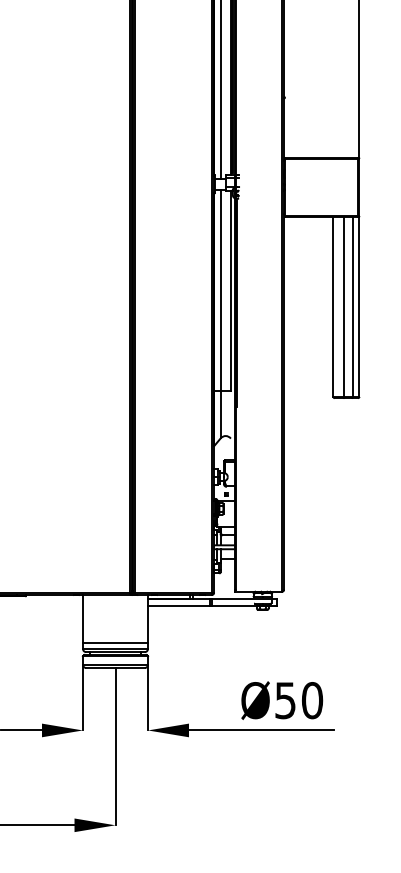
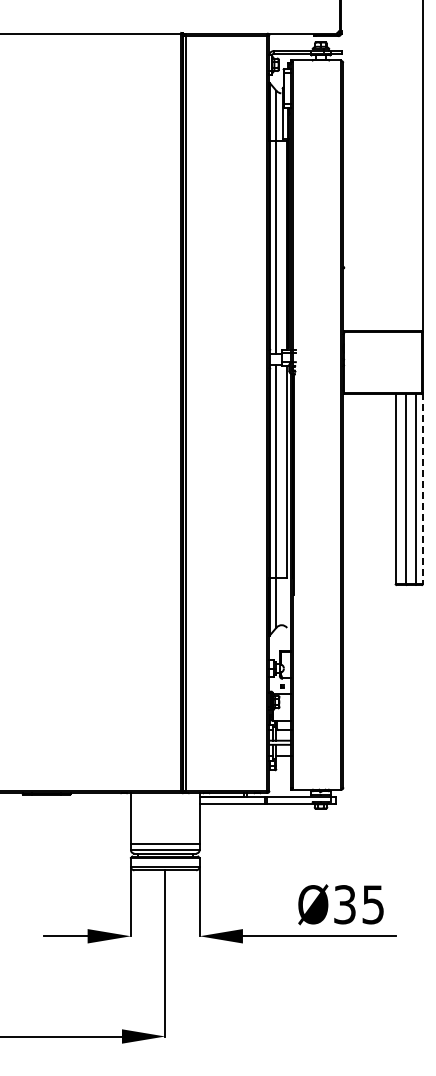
line: (359, 306) -> (423, 488), solid -> dashed
text: (299, 700) -> (359, 904), Ø50 -> Ø35

